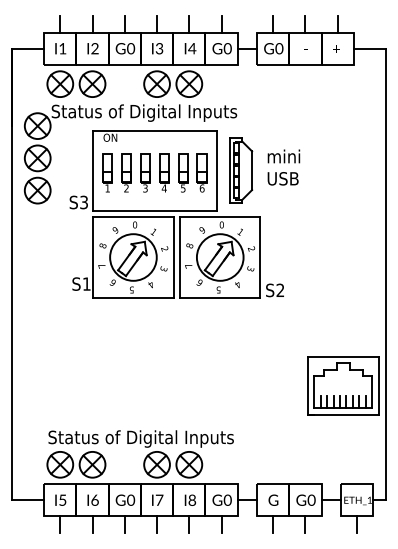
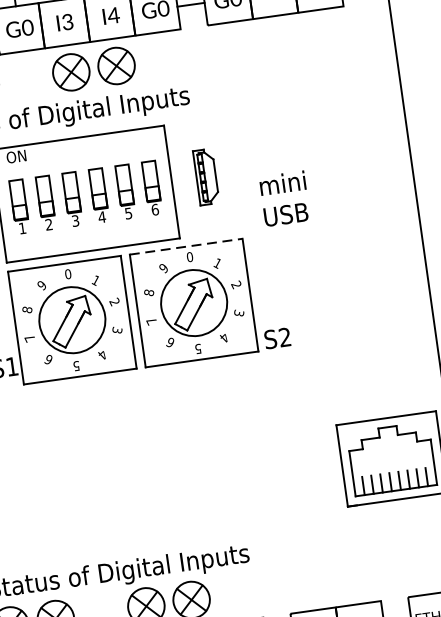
text: (283, 167) -> (284, 198), moved
part: (241, 170) -> (206, 176), size x0.6
line: (220, 217) -> (186, 246), solid -> dashed

